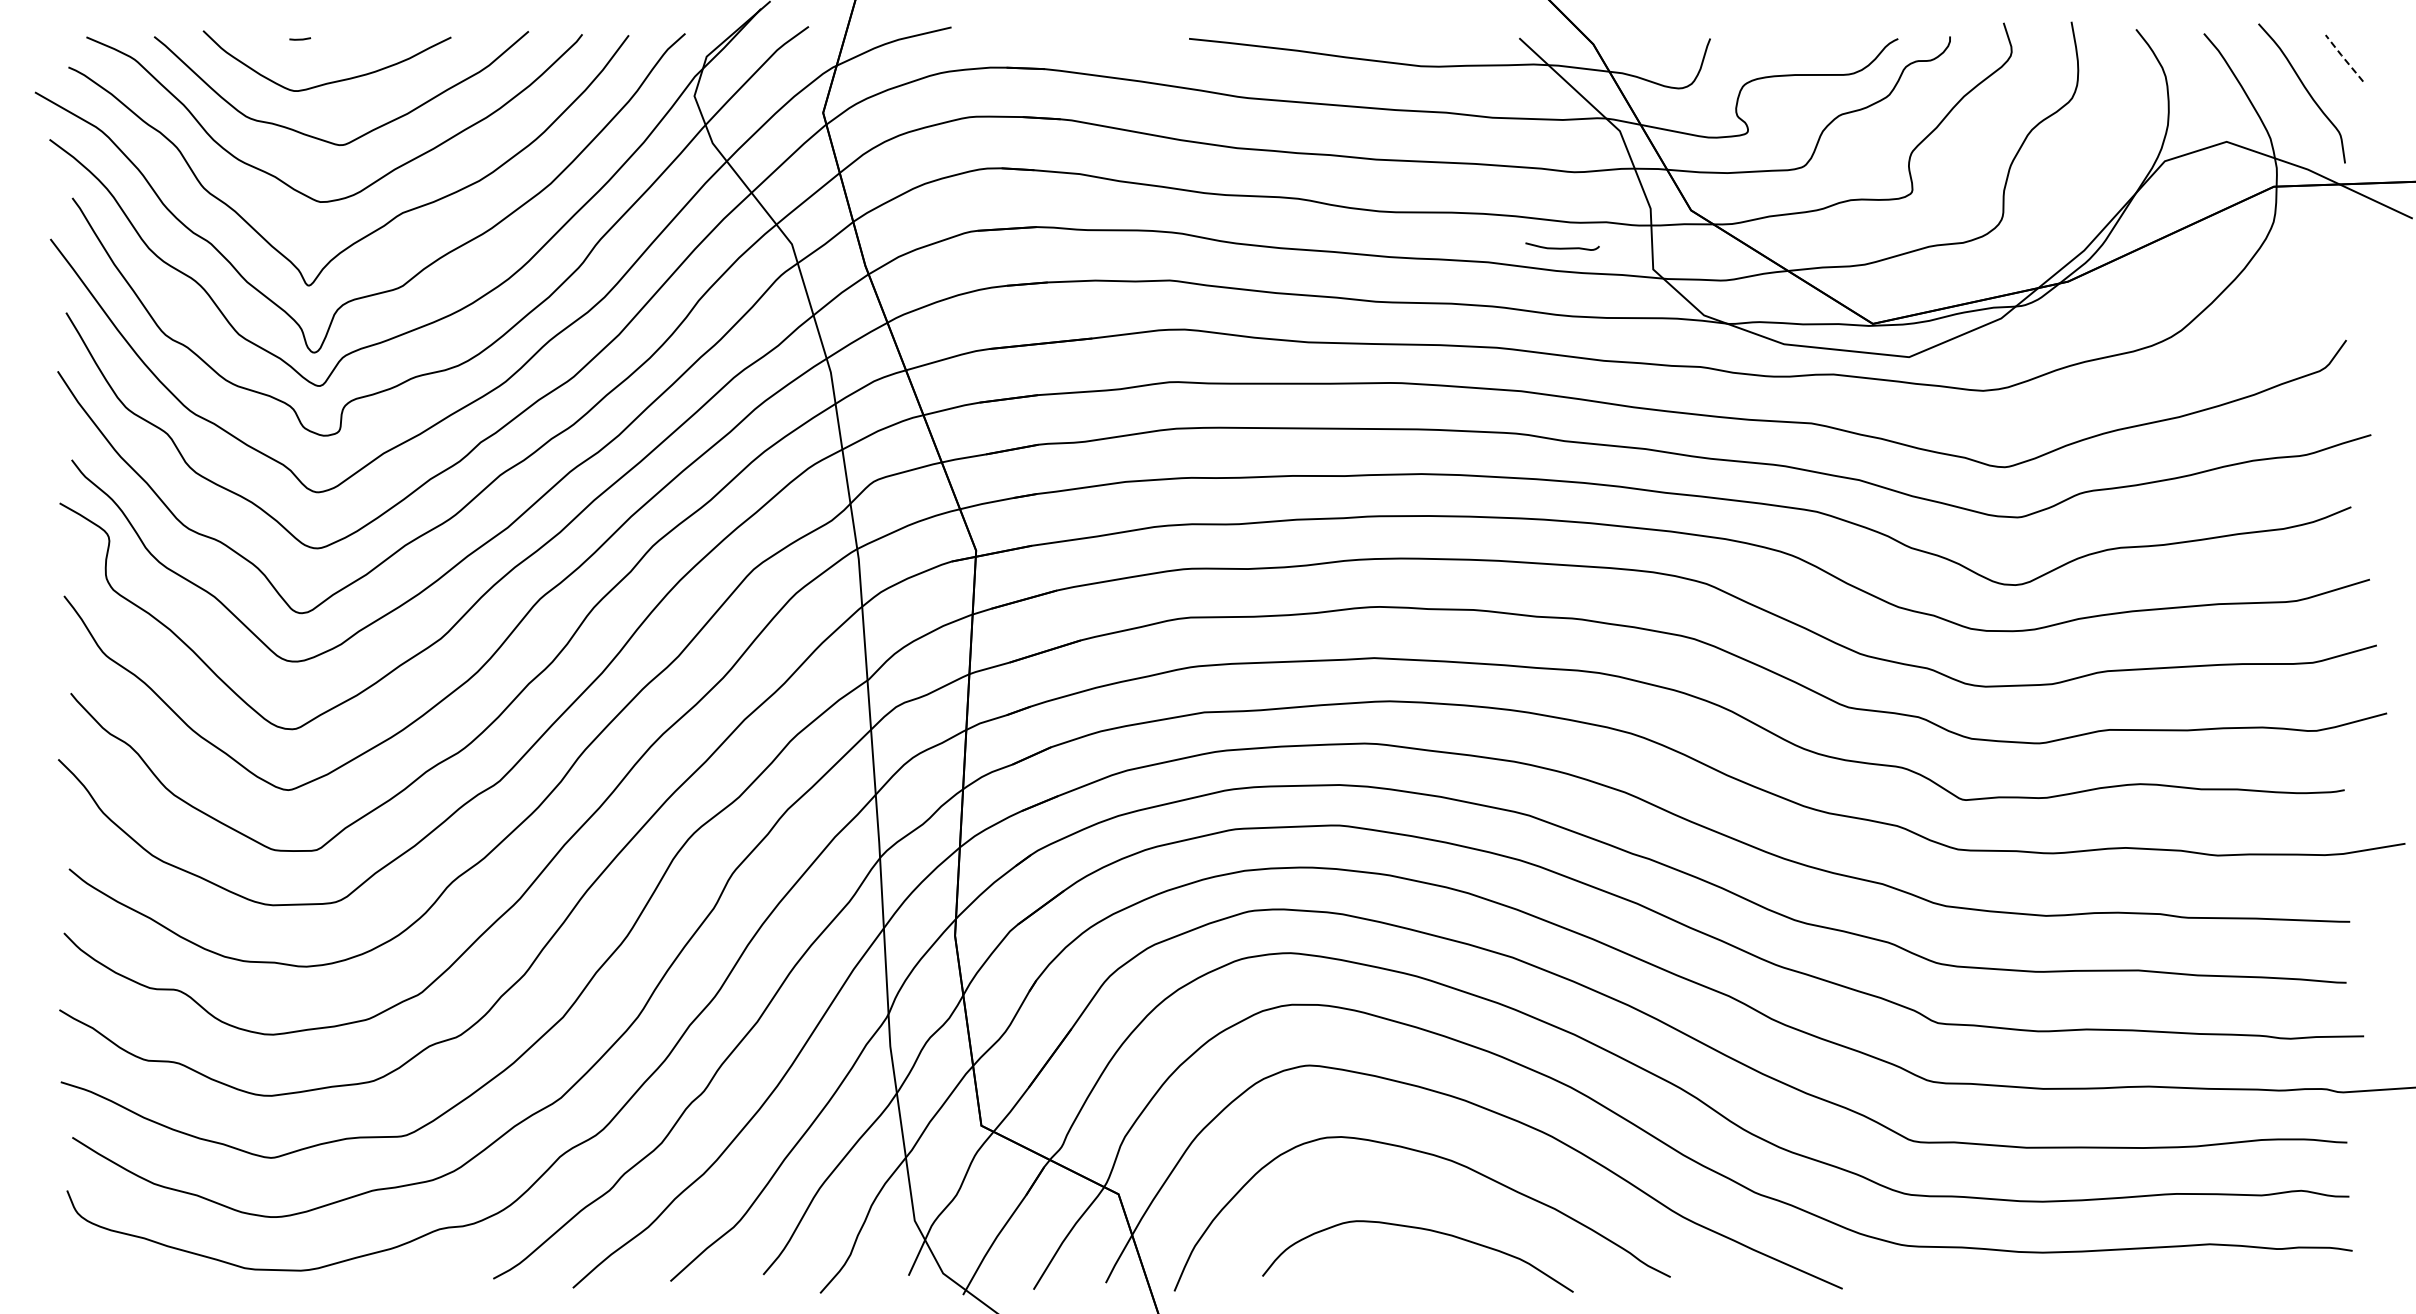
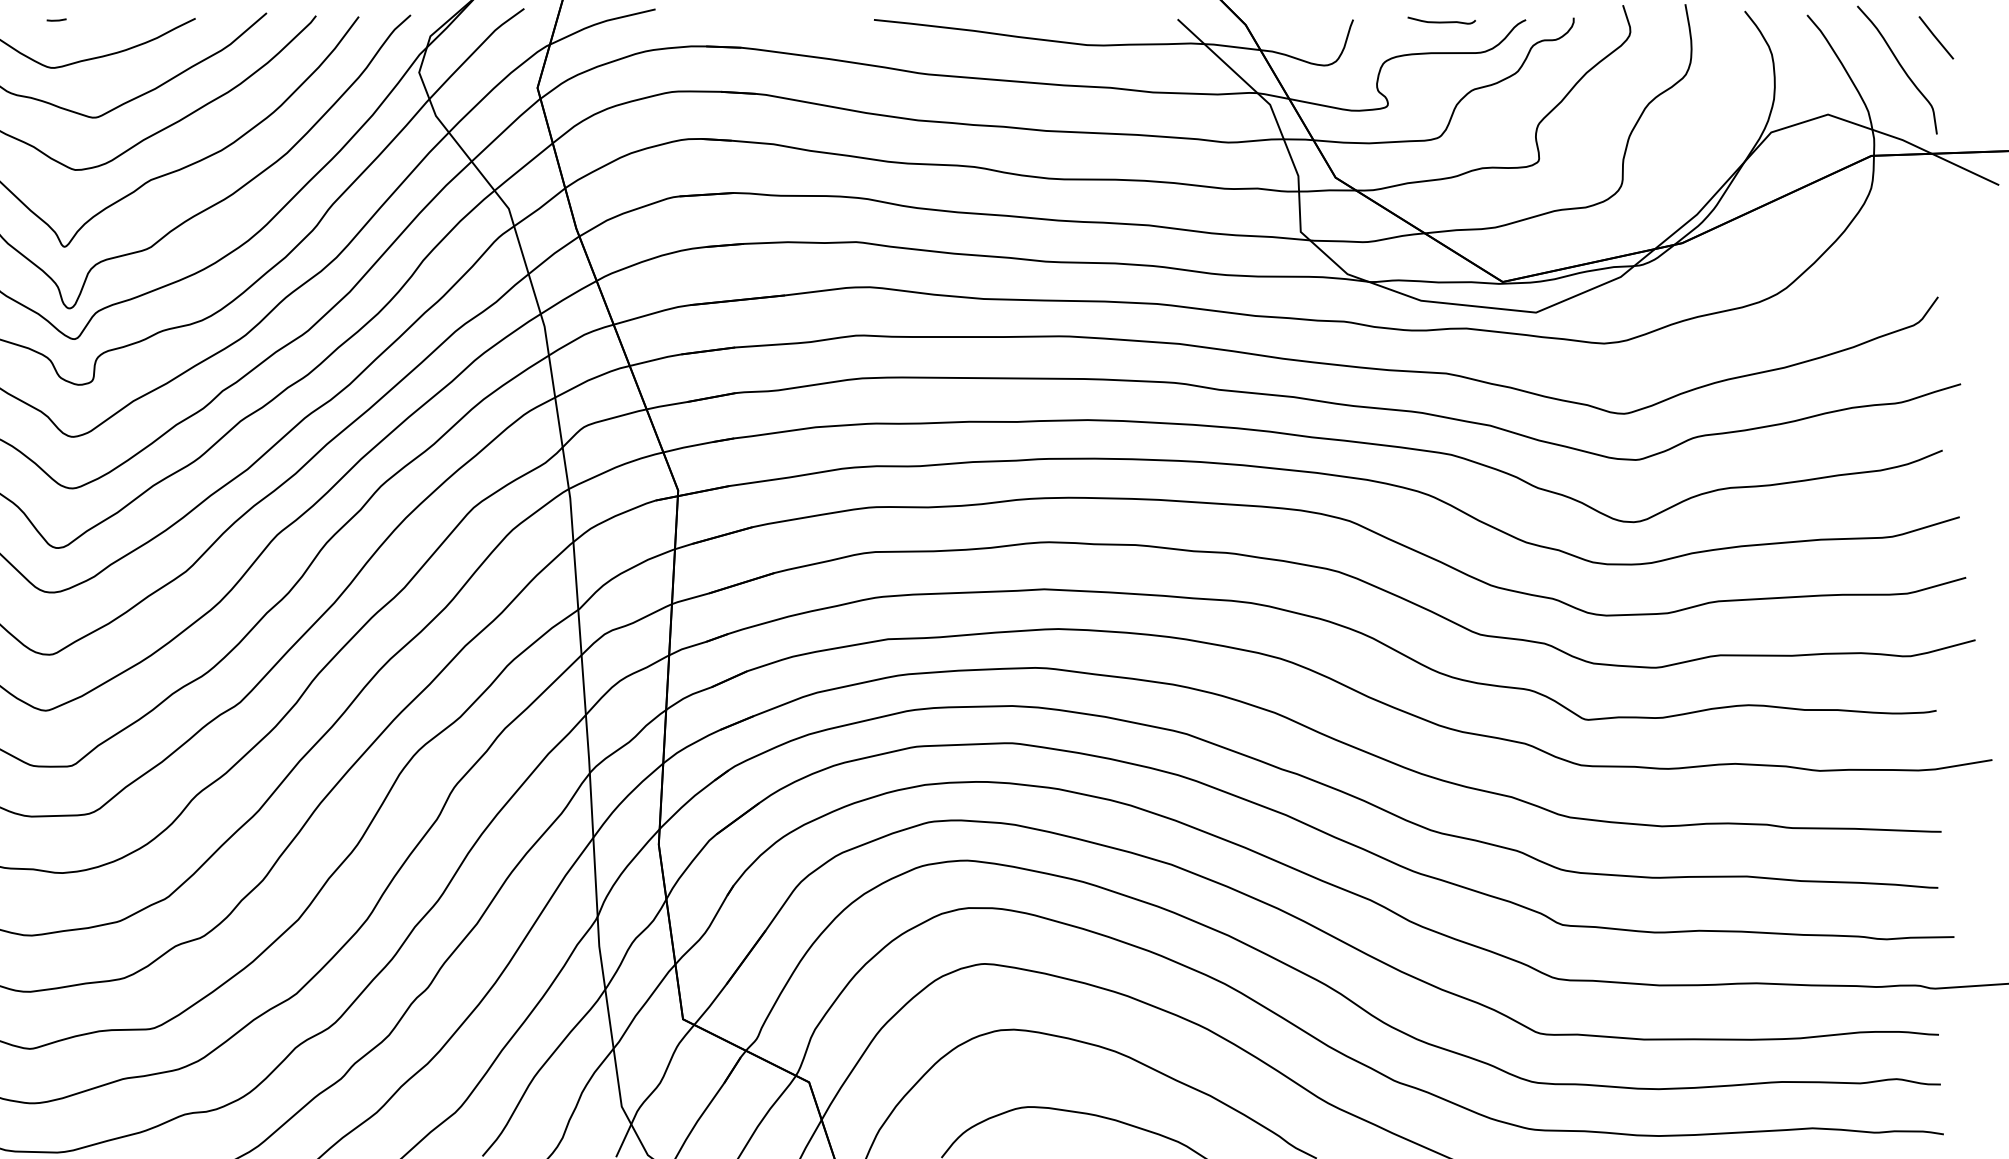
line: (2343, 58) -> (1935, 37), dashed -> solid
curve: (1562, 247) -> (1441, 21), moved

